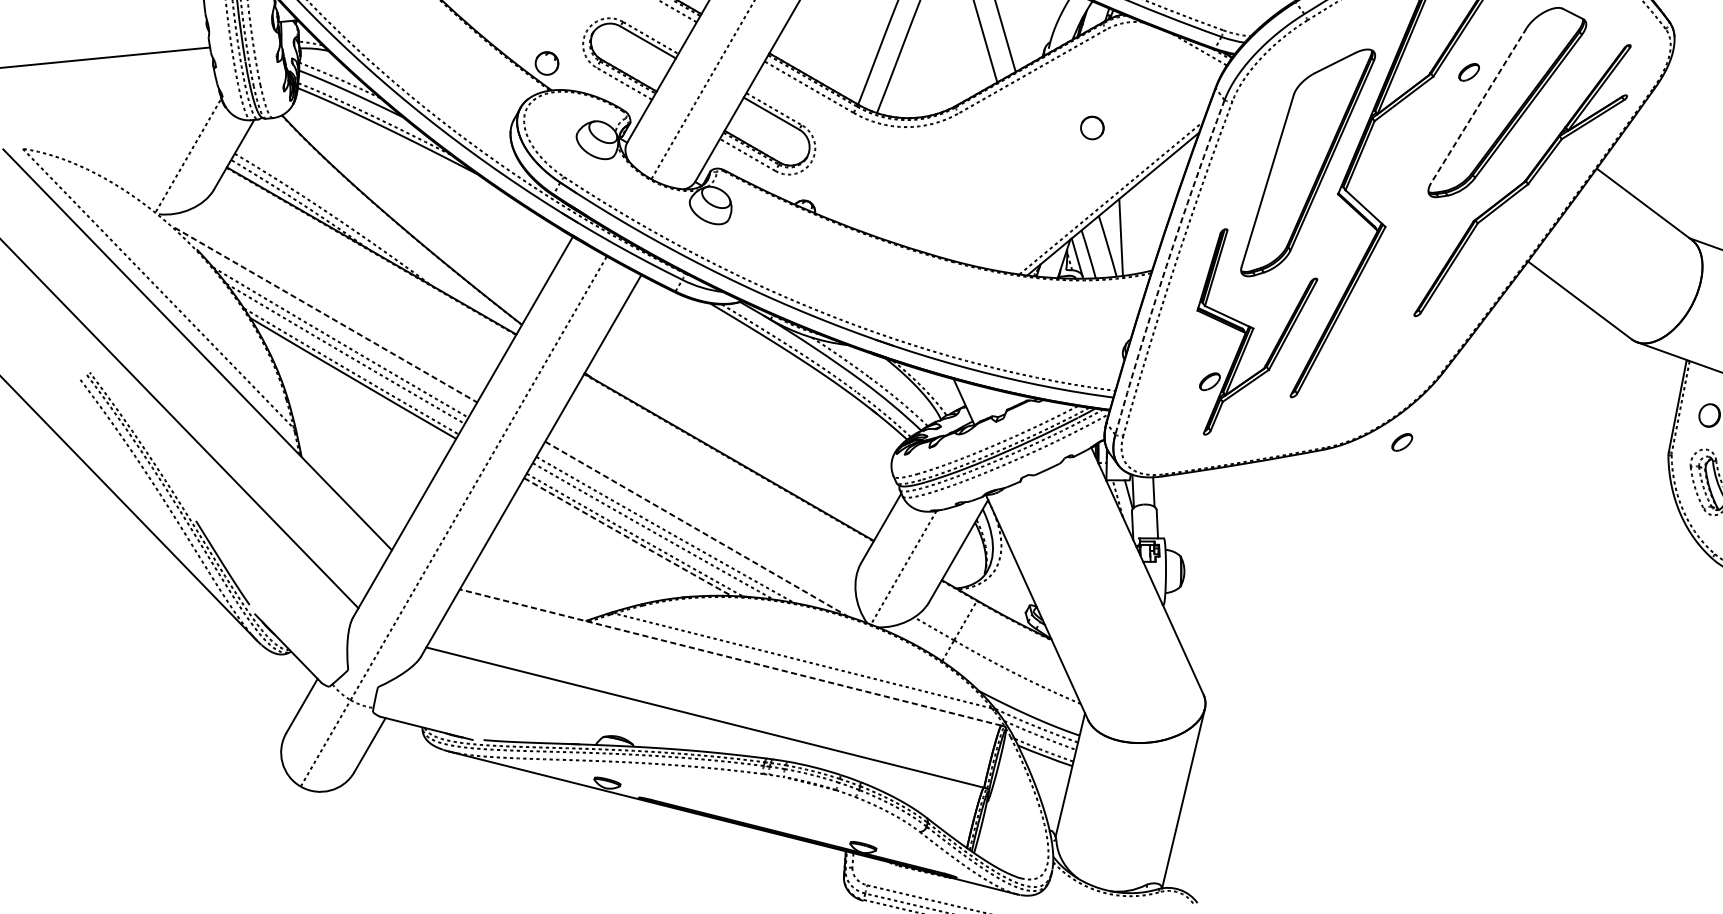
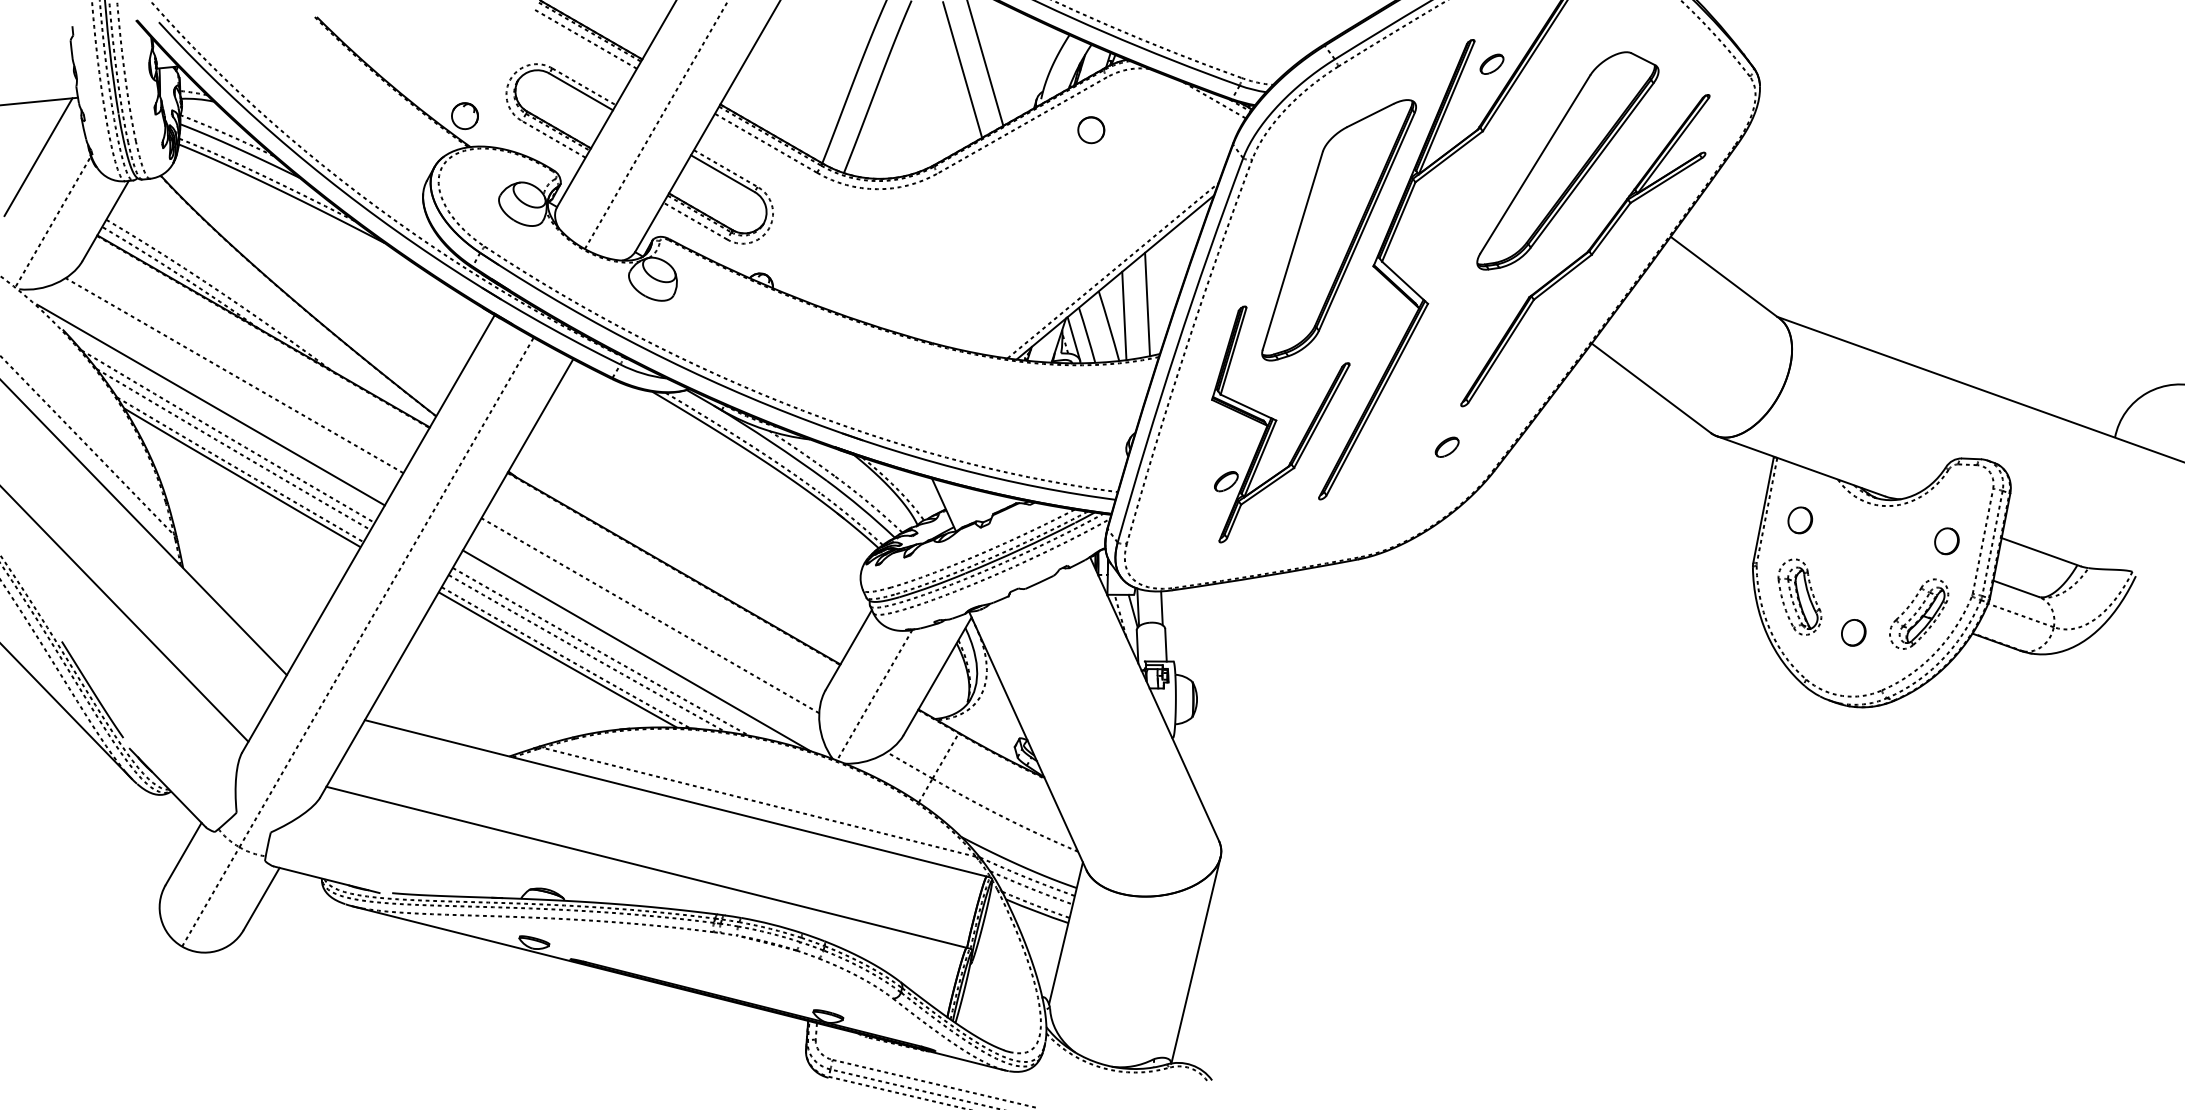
part: (1468, 71) -> (1491, 63), moved
line: (175, 99) -> (38, 157), added
line: (1479, 105) -> (1535, 164), dashed -> solid
part: (1092, 128) -> (1091, 130), moved
line: (1141, 227) -> (1147, 304), added
arc: (1166, 266) -> (1176, 349), dashed -> solid
line: (346, 289) -> (234, 375), added
line: (326, 315) -> (211, 405), dashed -> solid
part: (1401, 441) -> (1446, 446), moved
line: (708, 498) -> (650, 615), added
line: (696, 528) -> (636, 650), dashed -> solid
arc: (627, 537) -> (557, 660), dashed -> solid
line: (730, 657) -> (675, 798), dashed -> solid

